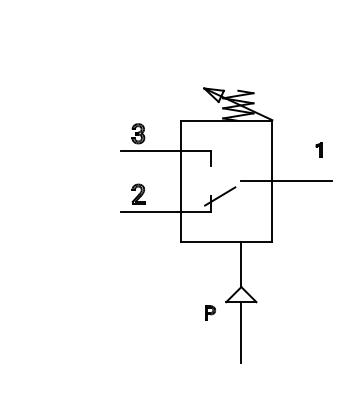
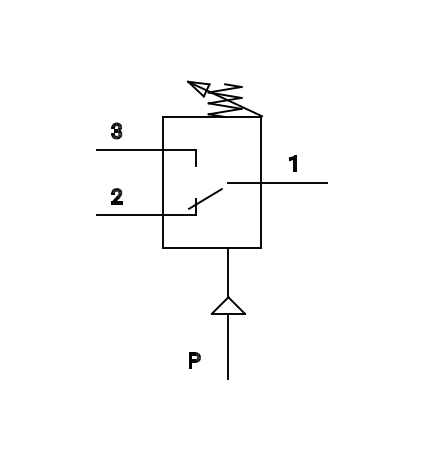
part: (138, 133) -> (116, 130), size x0.71
part: (318, 149) -> (292, 163), moved
part: (138, 194) -> (116, 196), size x0.71
part: (210, 313) -> (194, 360), moved

